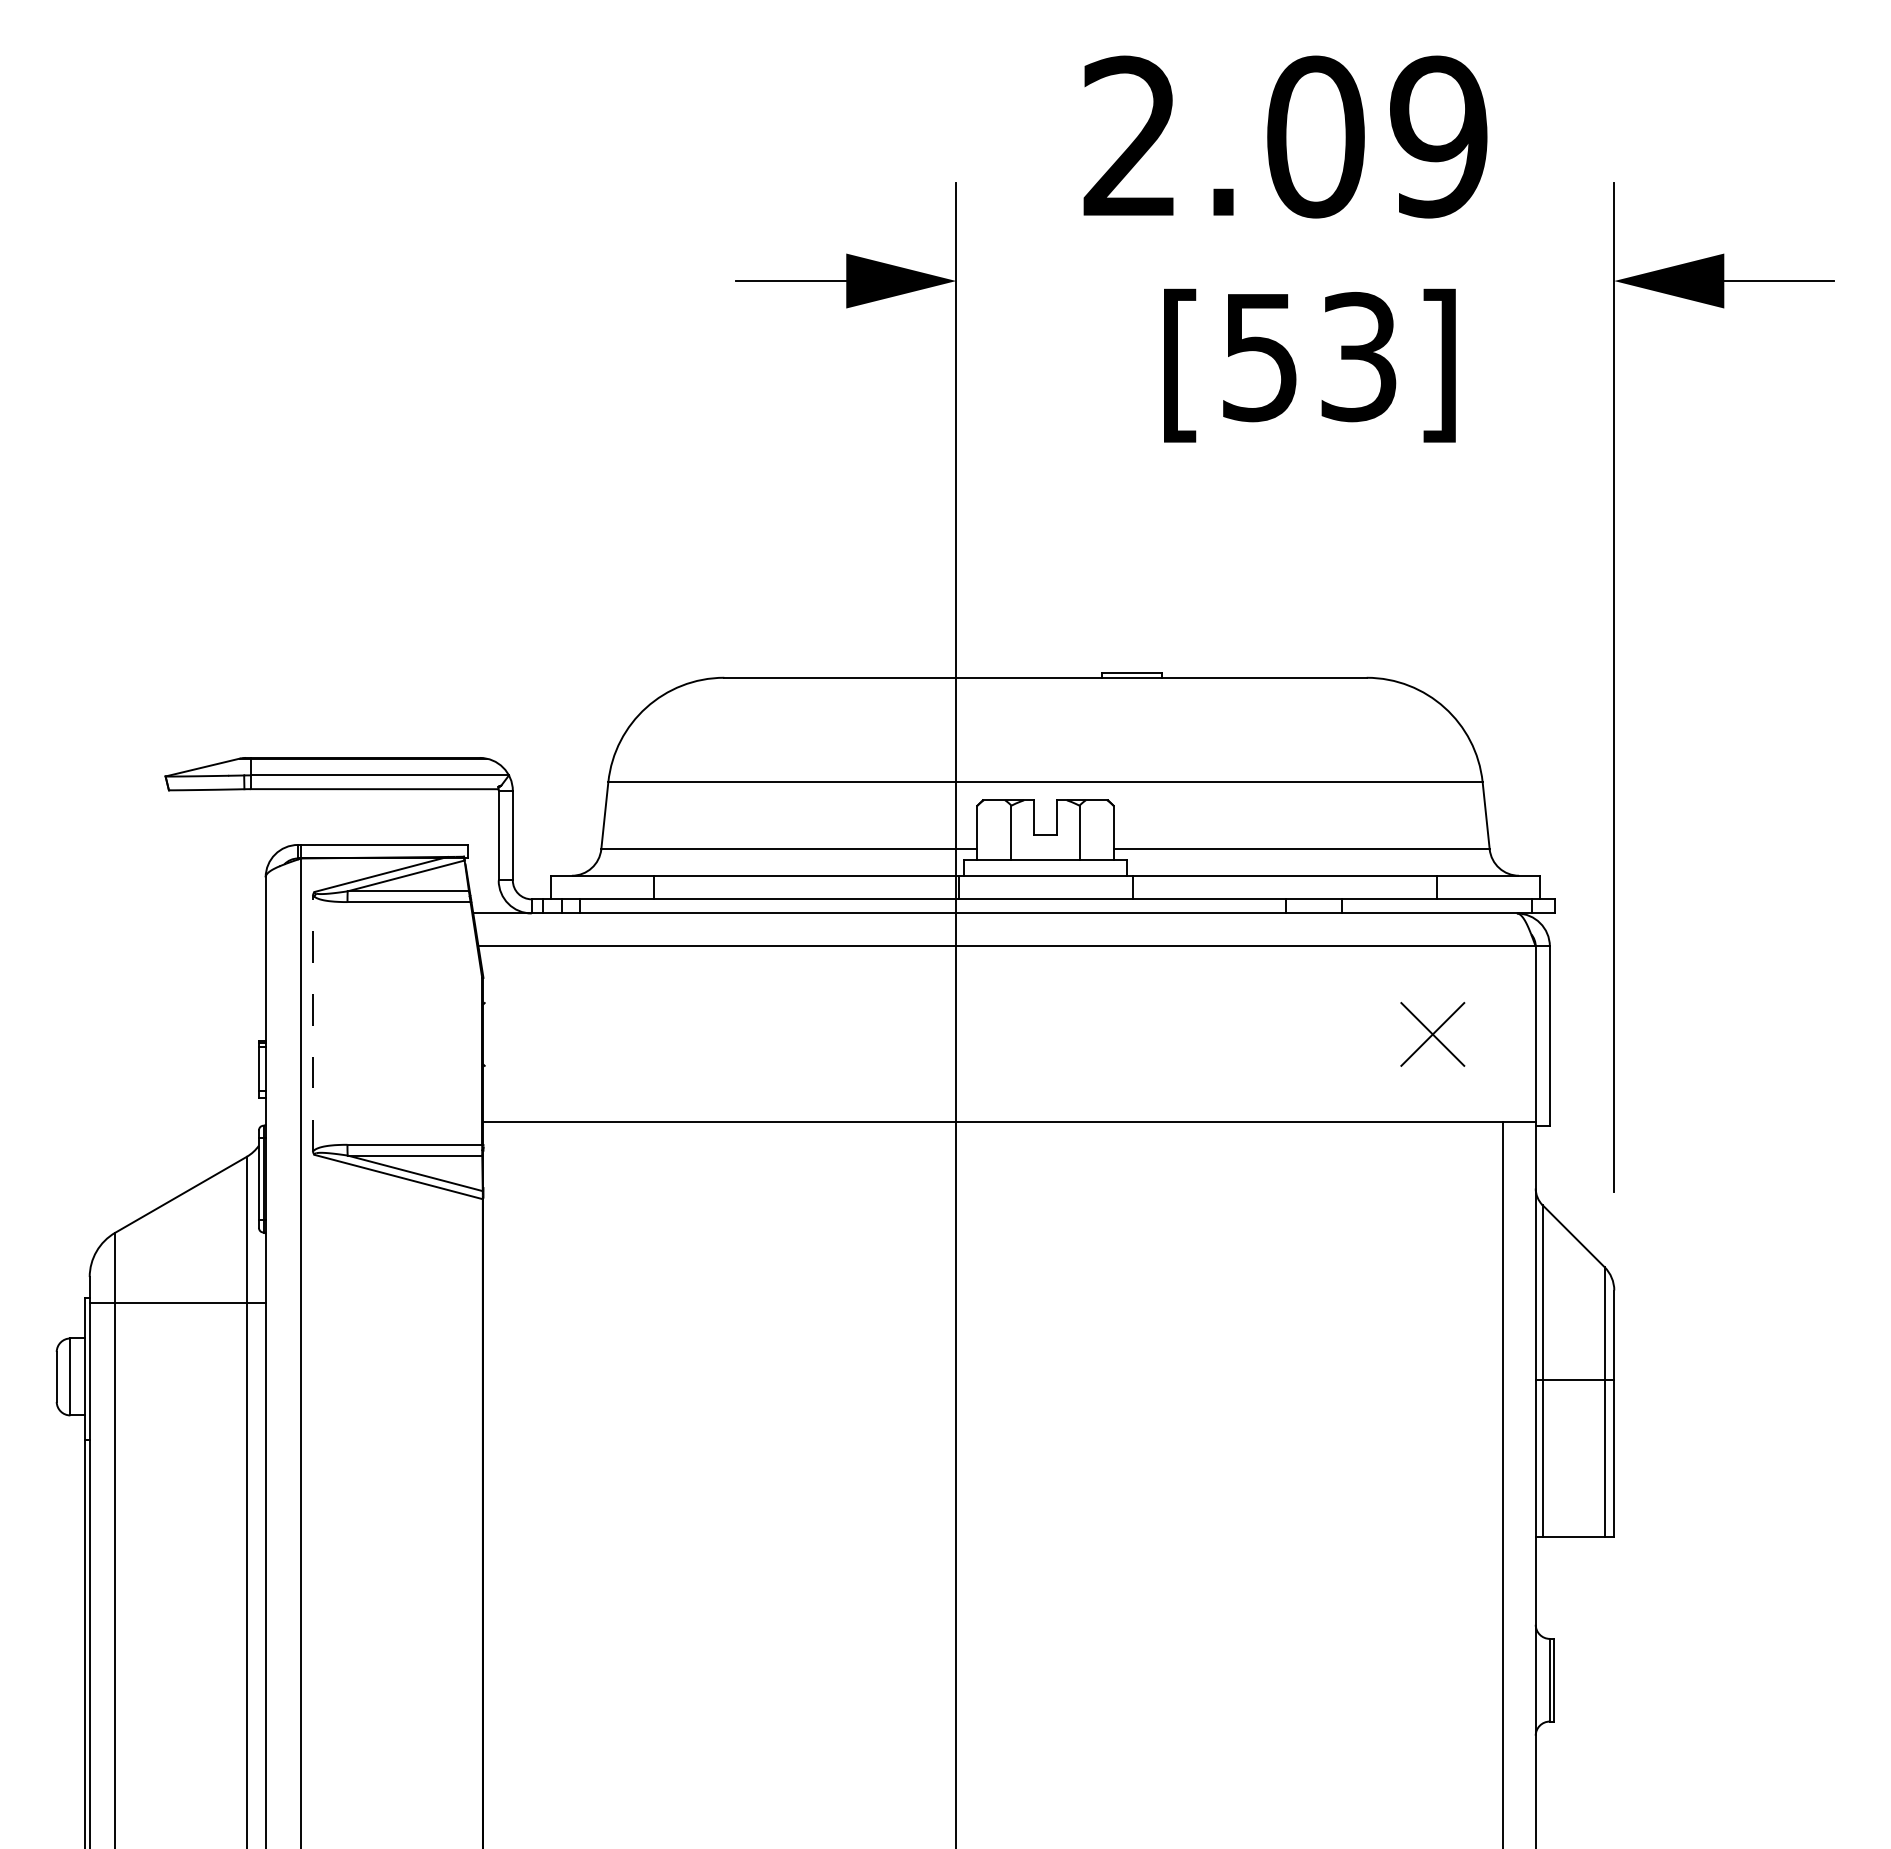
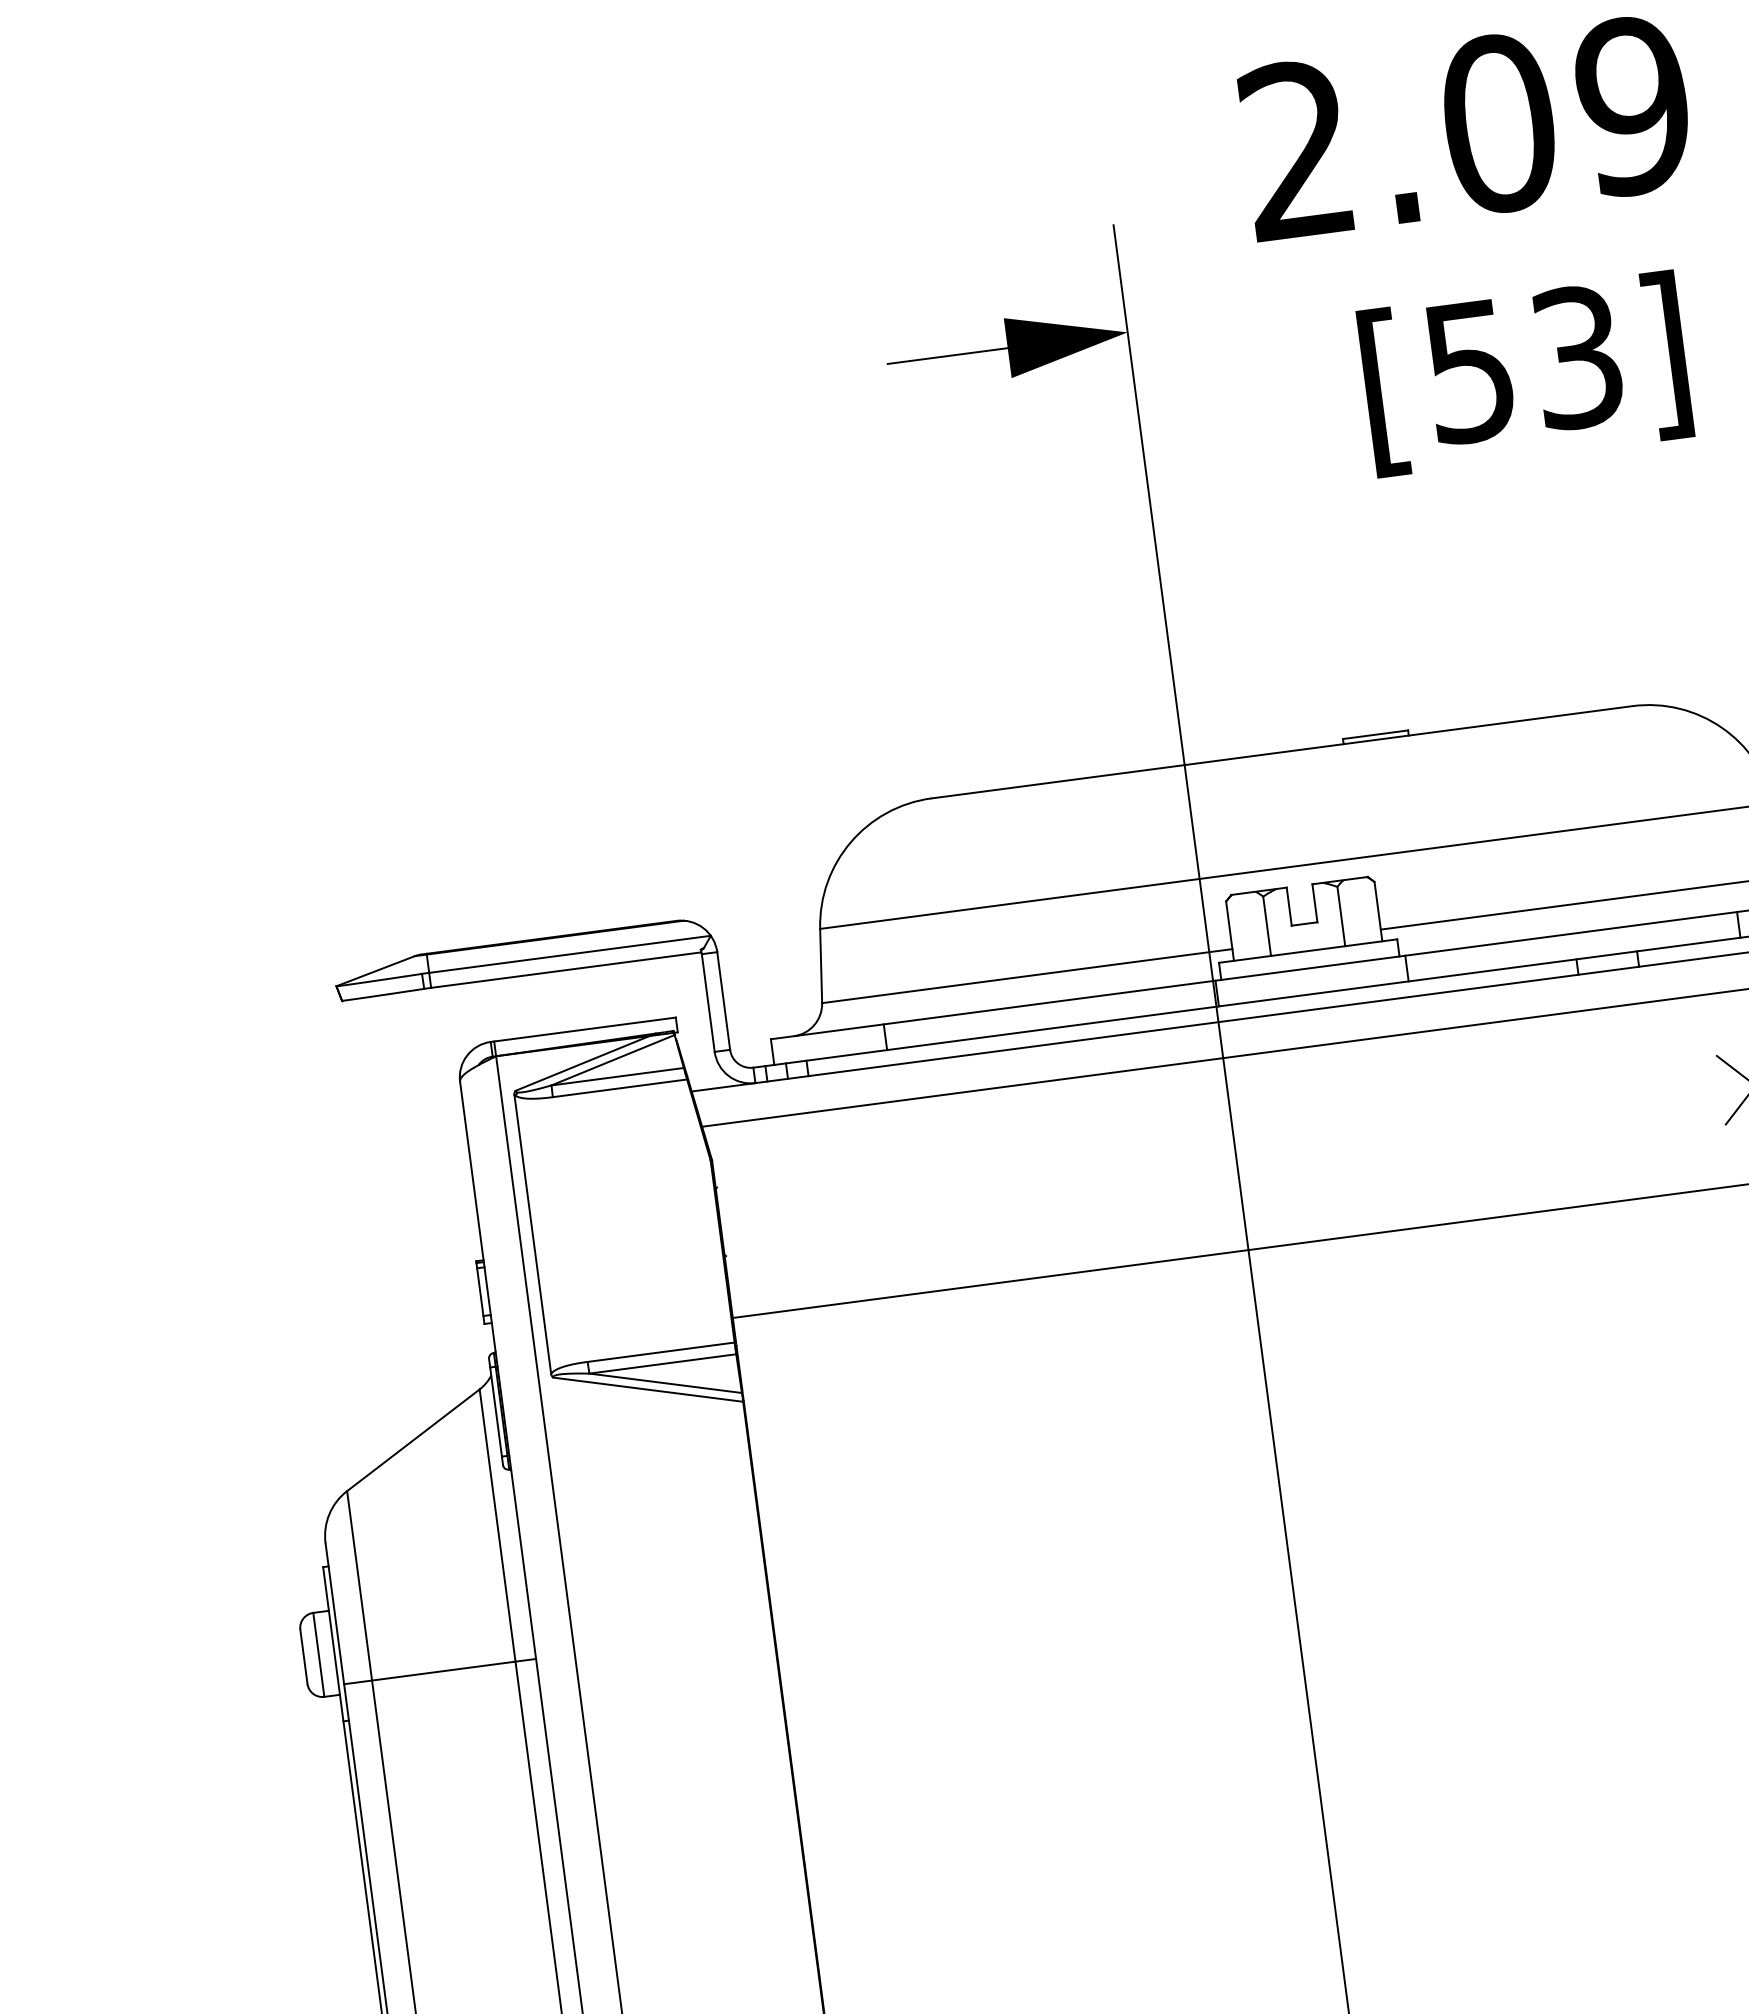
line: (313, 1023) -> (533, 1234), dashed -> solid
line: (177, 1303) -> (439, 1671), moved

